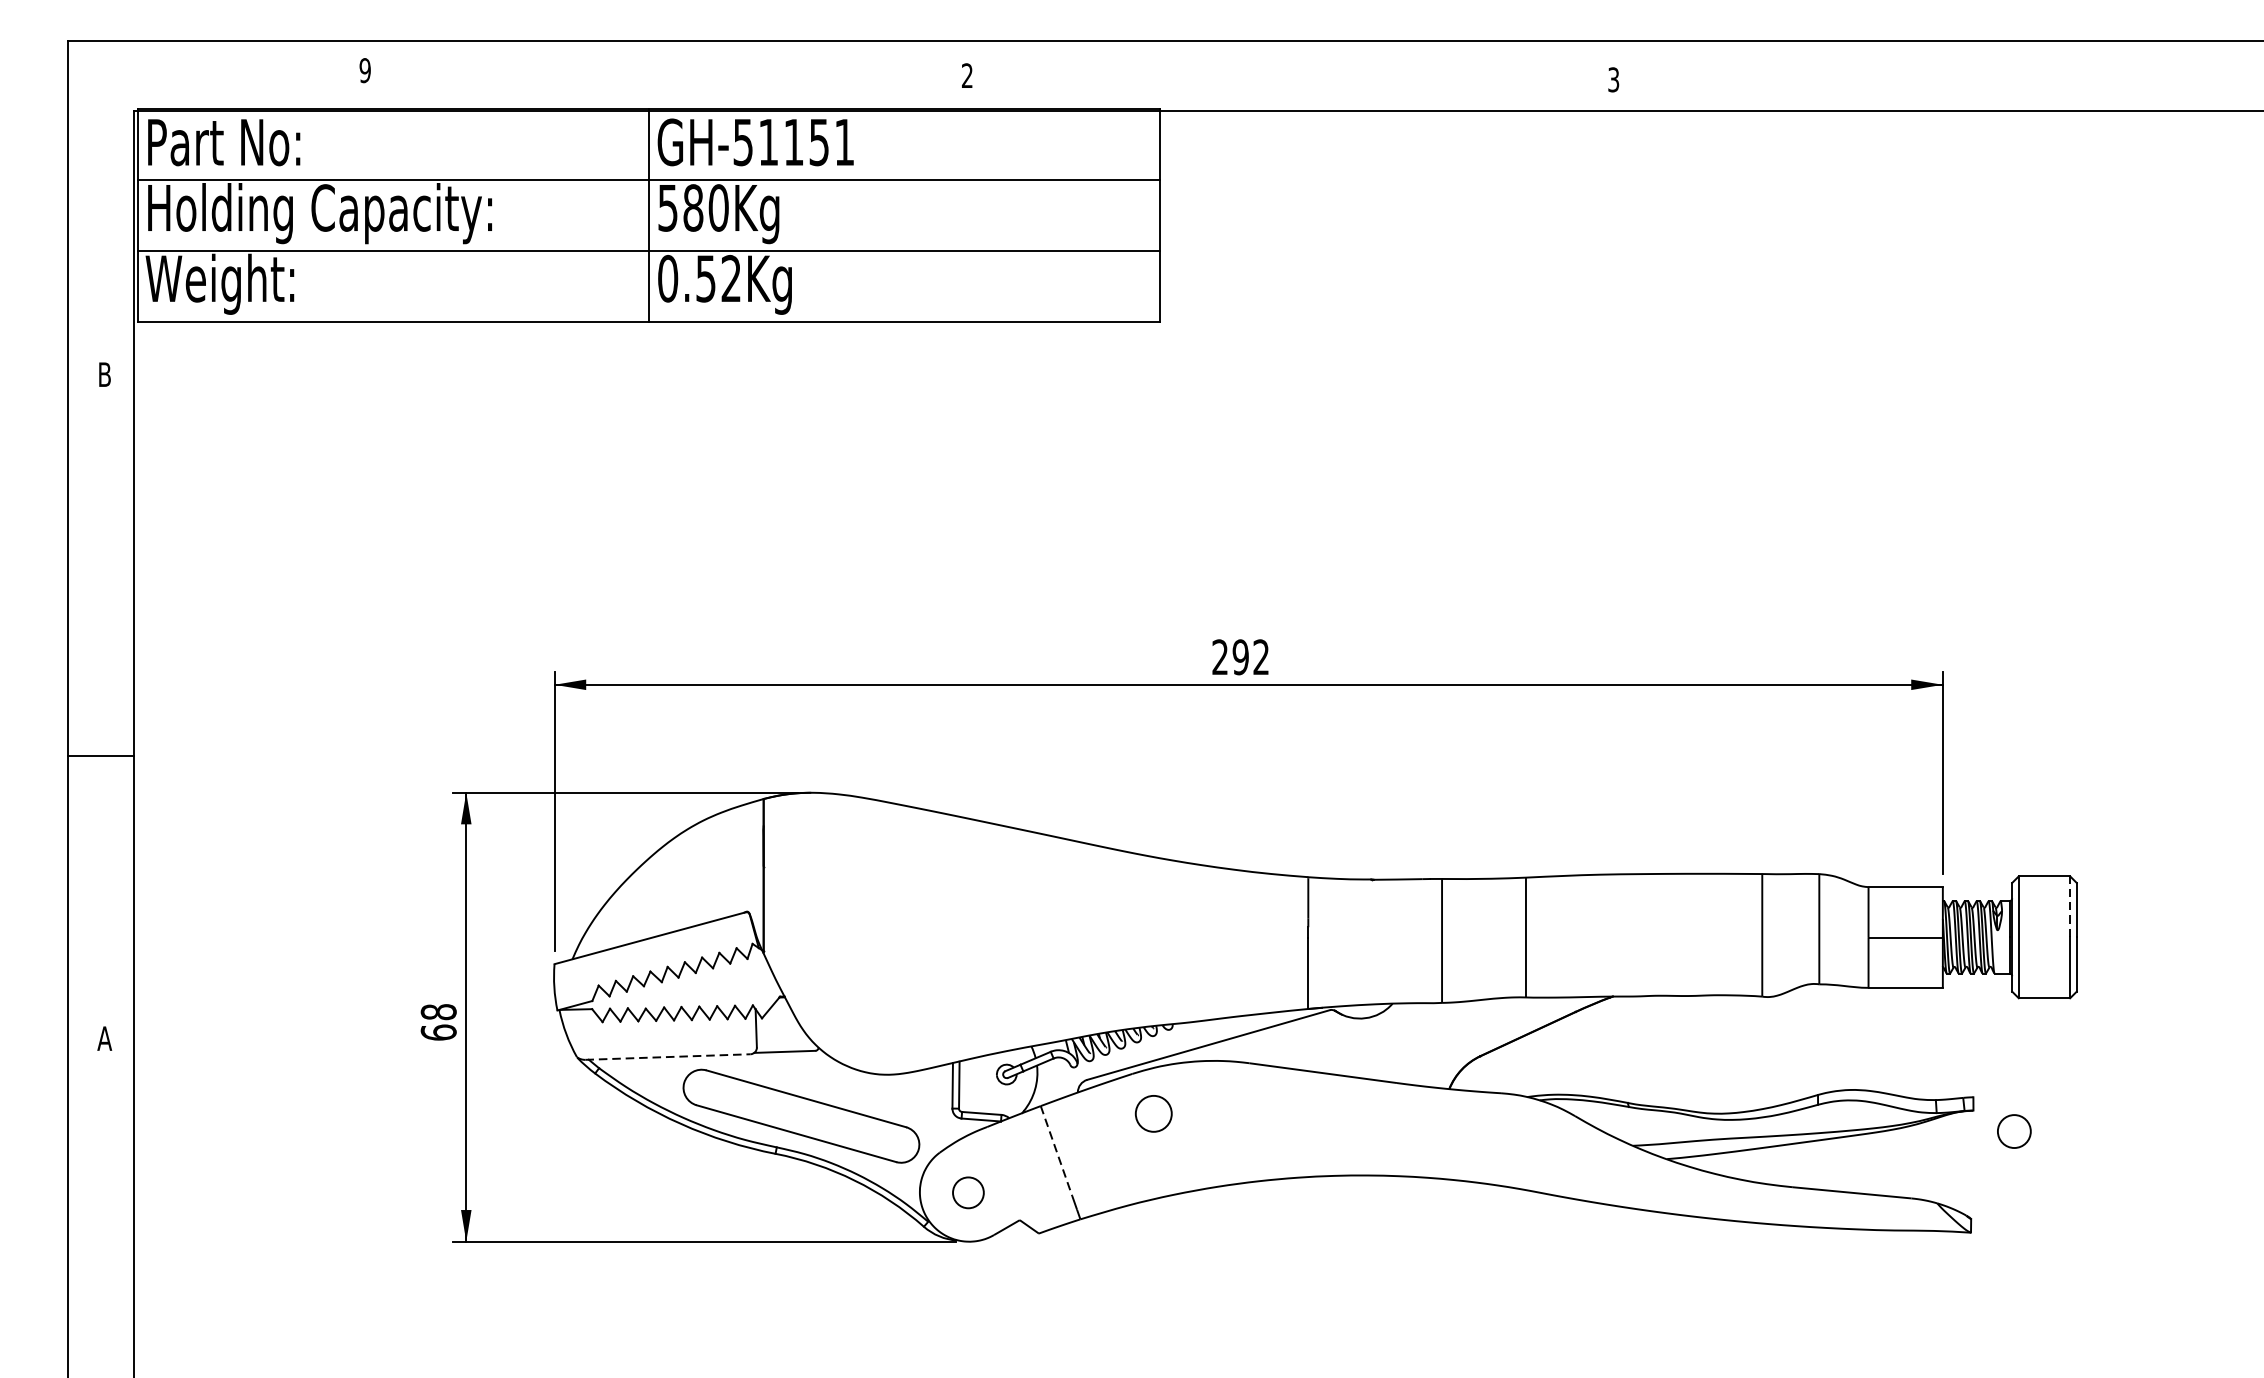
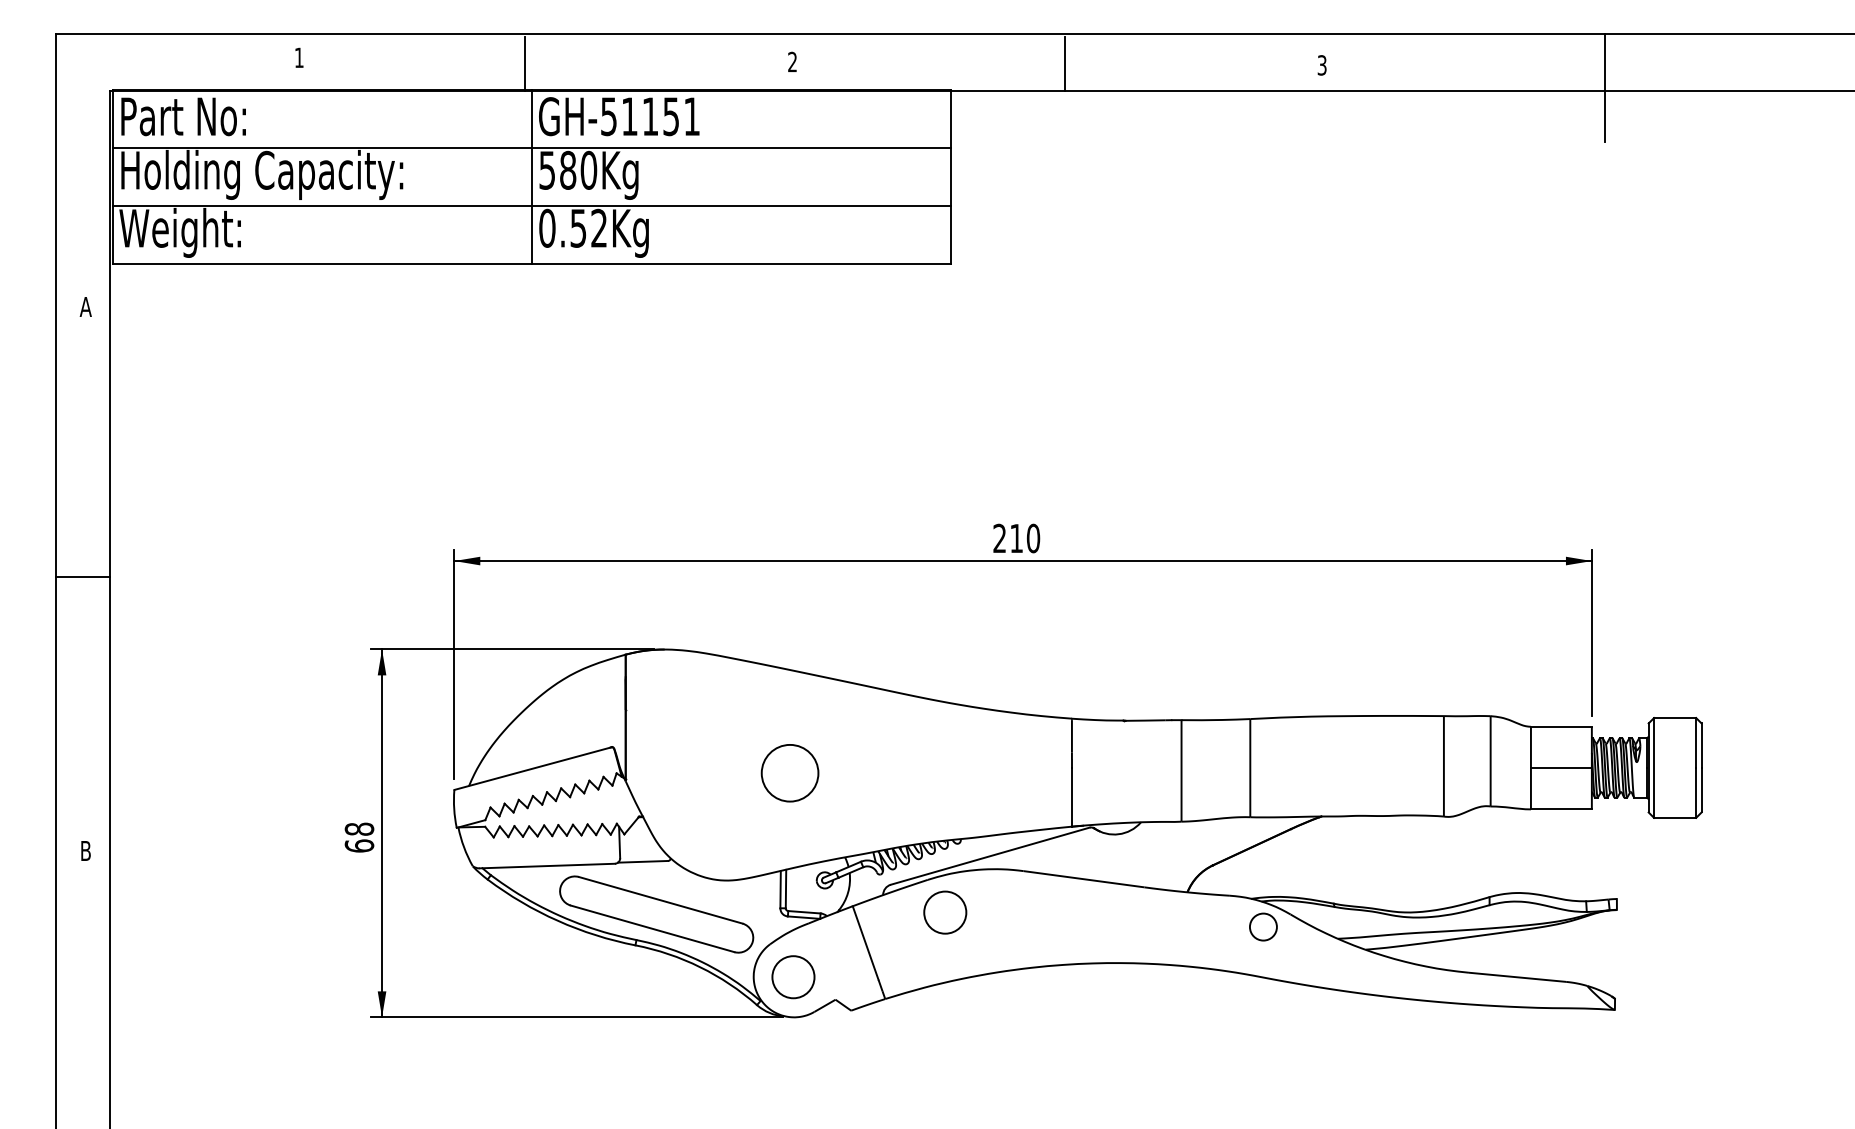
text: (364, 70) -> (298, 57), 9 -> 1
line: (641, 78) -> (525, 64), added
line: (1300, 78) -> (1065, 64), added
line: (1958, 106) -> (1604, 87), added
text: (104, 374) -> (85, 306), B -> A
text: (1251, 657) -> (1025, 538), 292 -> 210
line: (100, 756) -> (82, 577), moved
line: (2070, 906) -> (1696, 742), dashed -> solid
circle: (963, 944) -> (789, 773), added
text: (104, 1038) -> (85, 850), A -> B
line: (668, 1057) -> (547, 866), dashed -> solid
circle: (1153, 1113) -> (945, 912), size x1.43
circle: (2014, 1130) -> (1263, 926), moved
line: (1056, 1151) -> (865, 943), dashed -> solid
circle: (968, 1193) -> (793, 977), size x1.67

